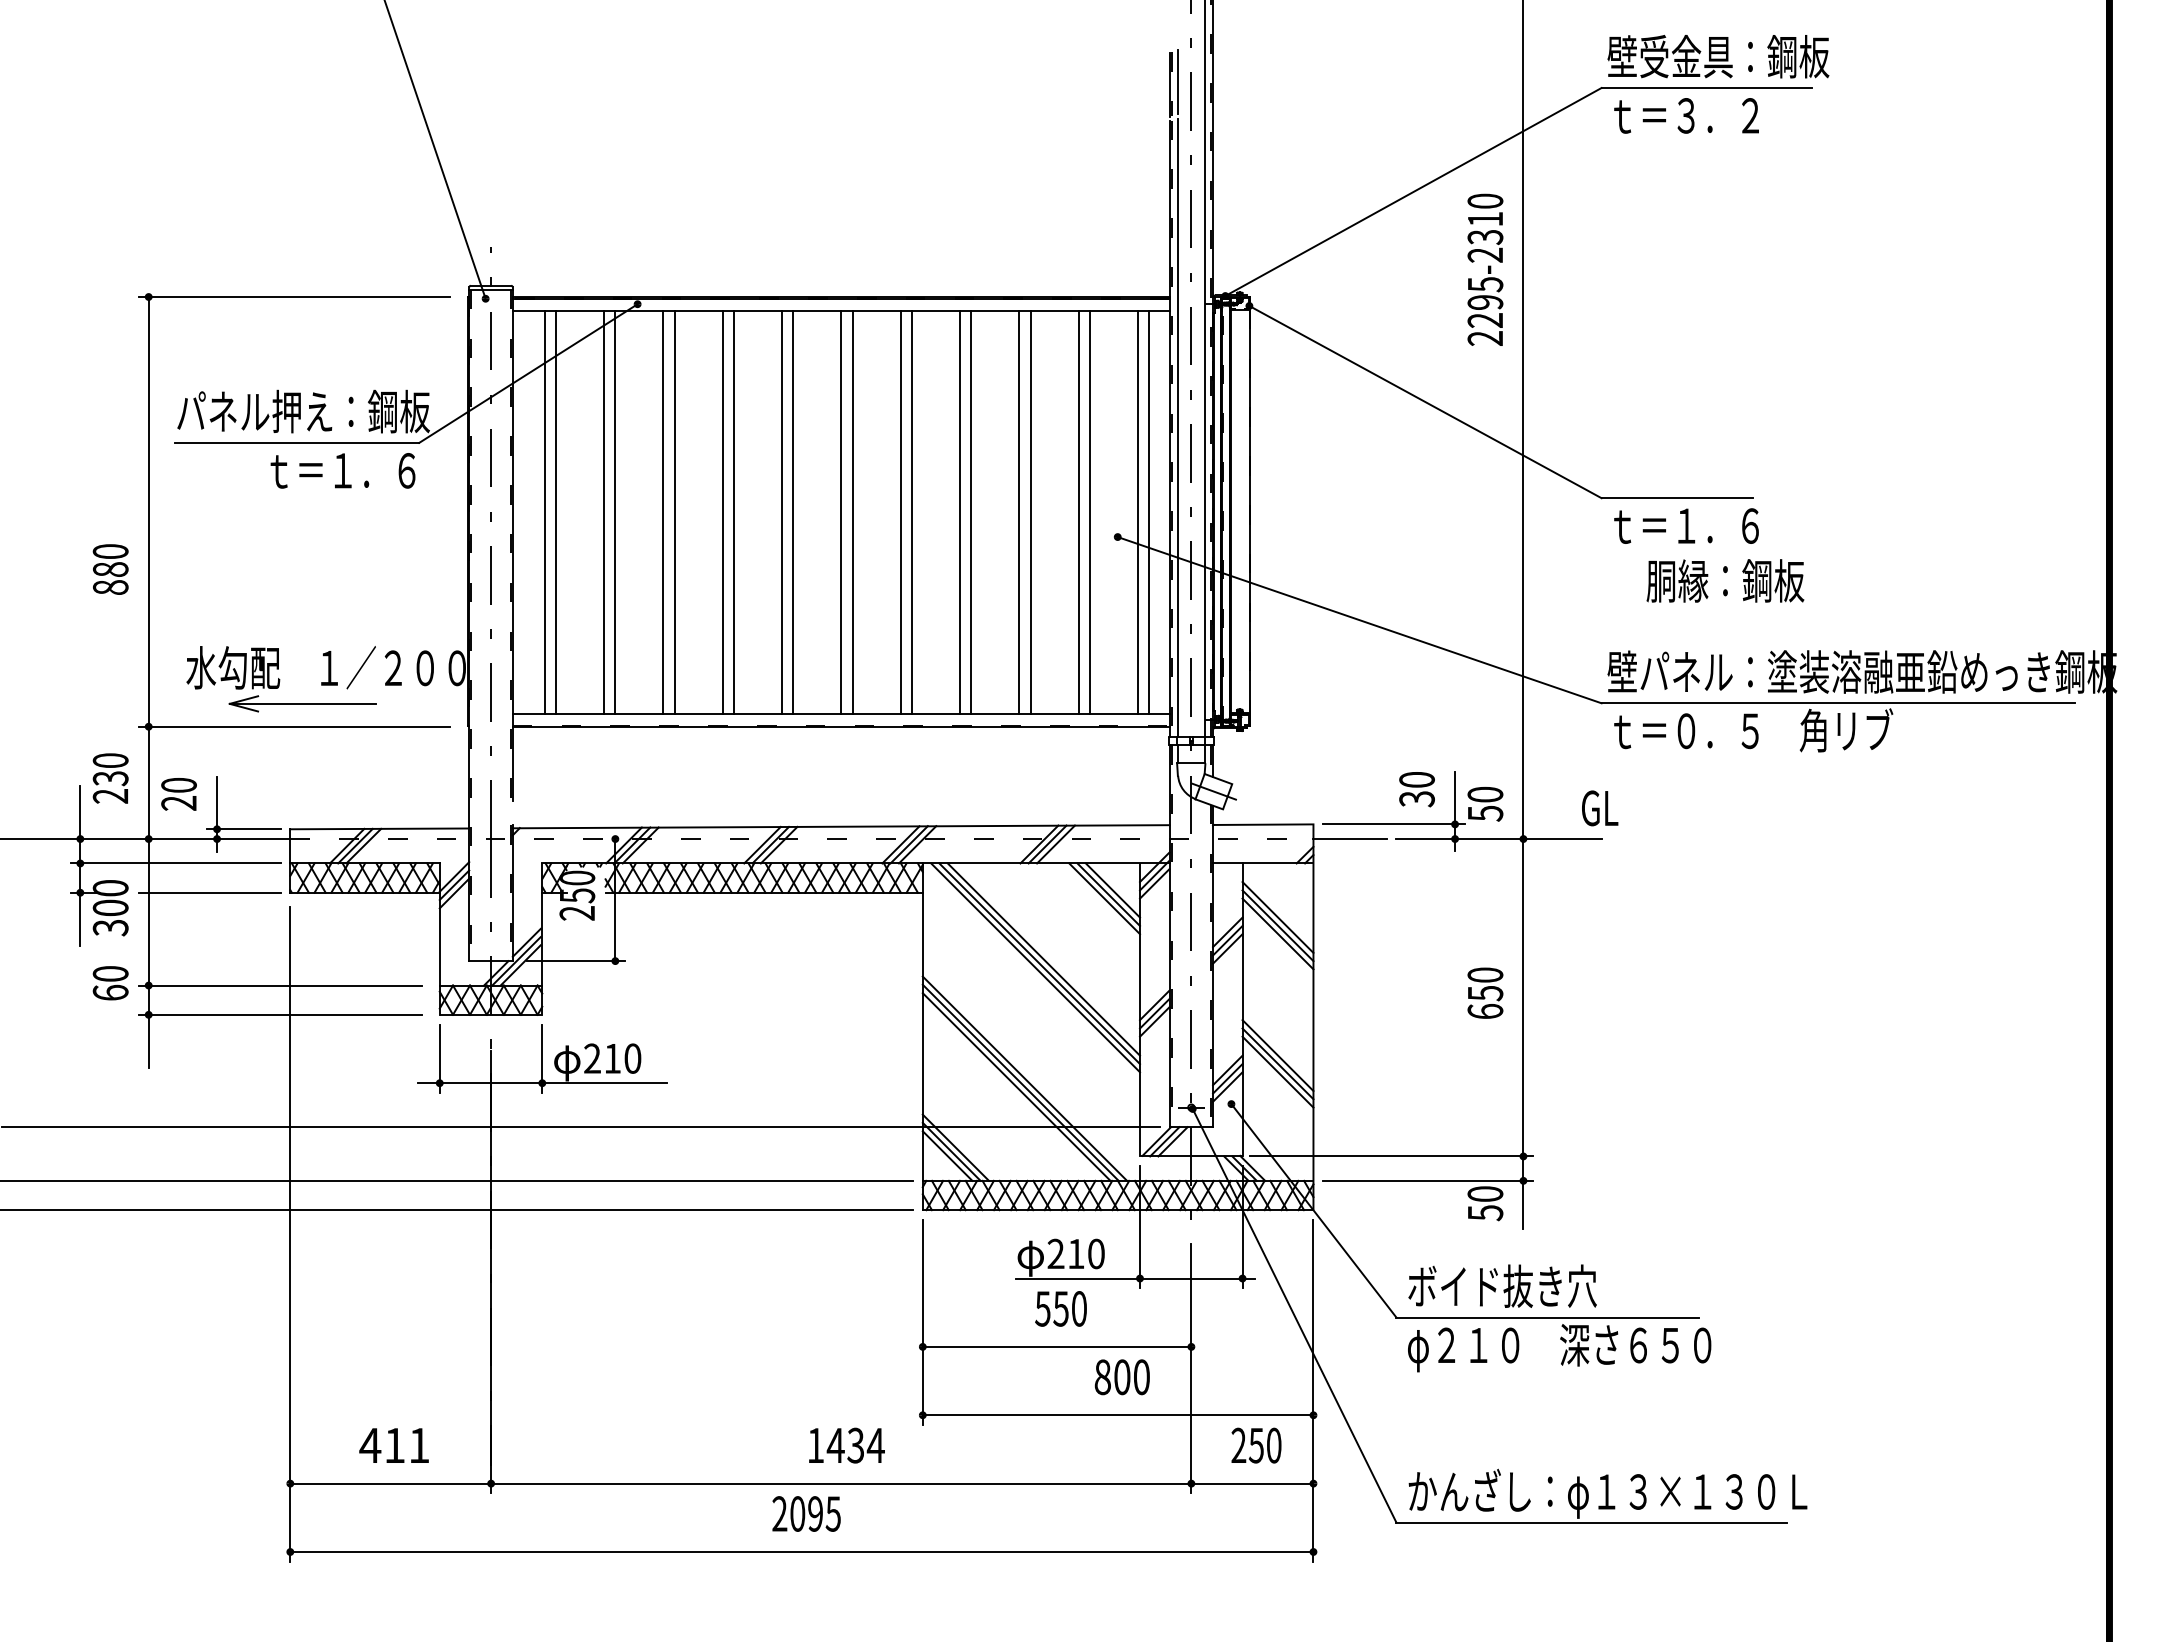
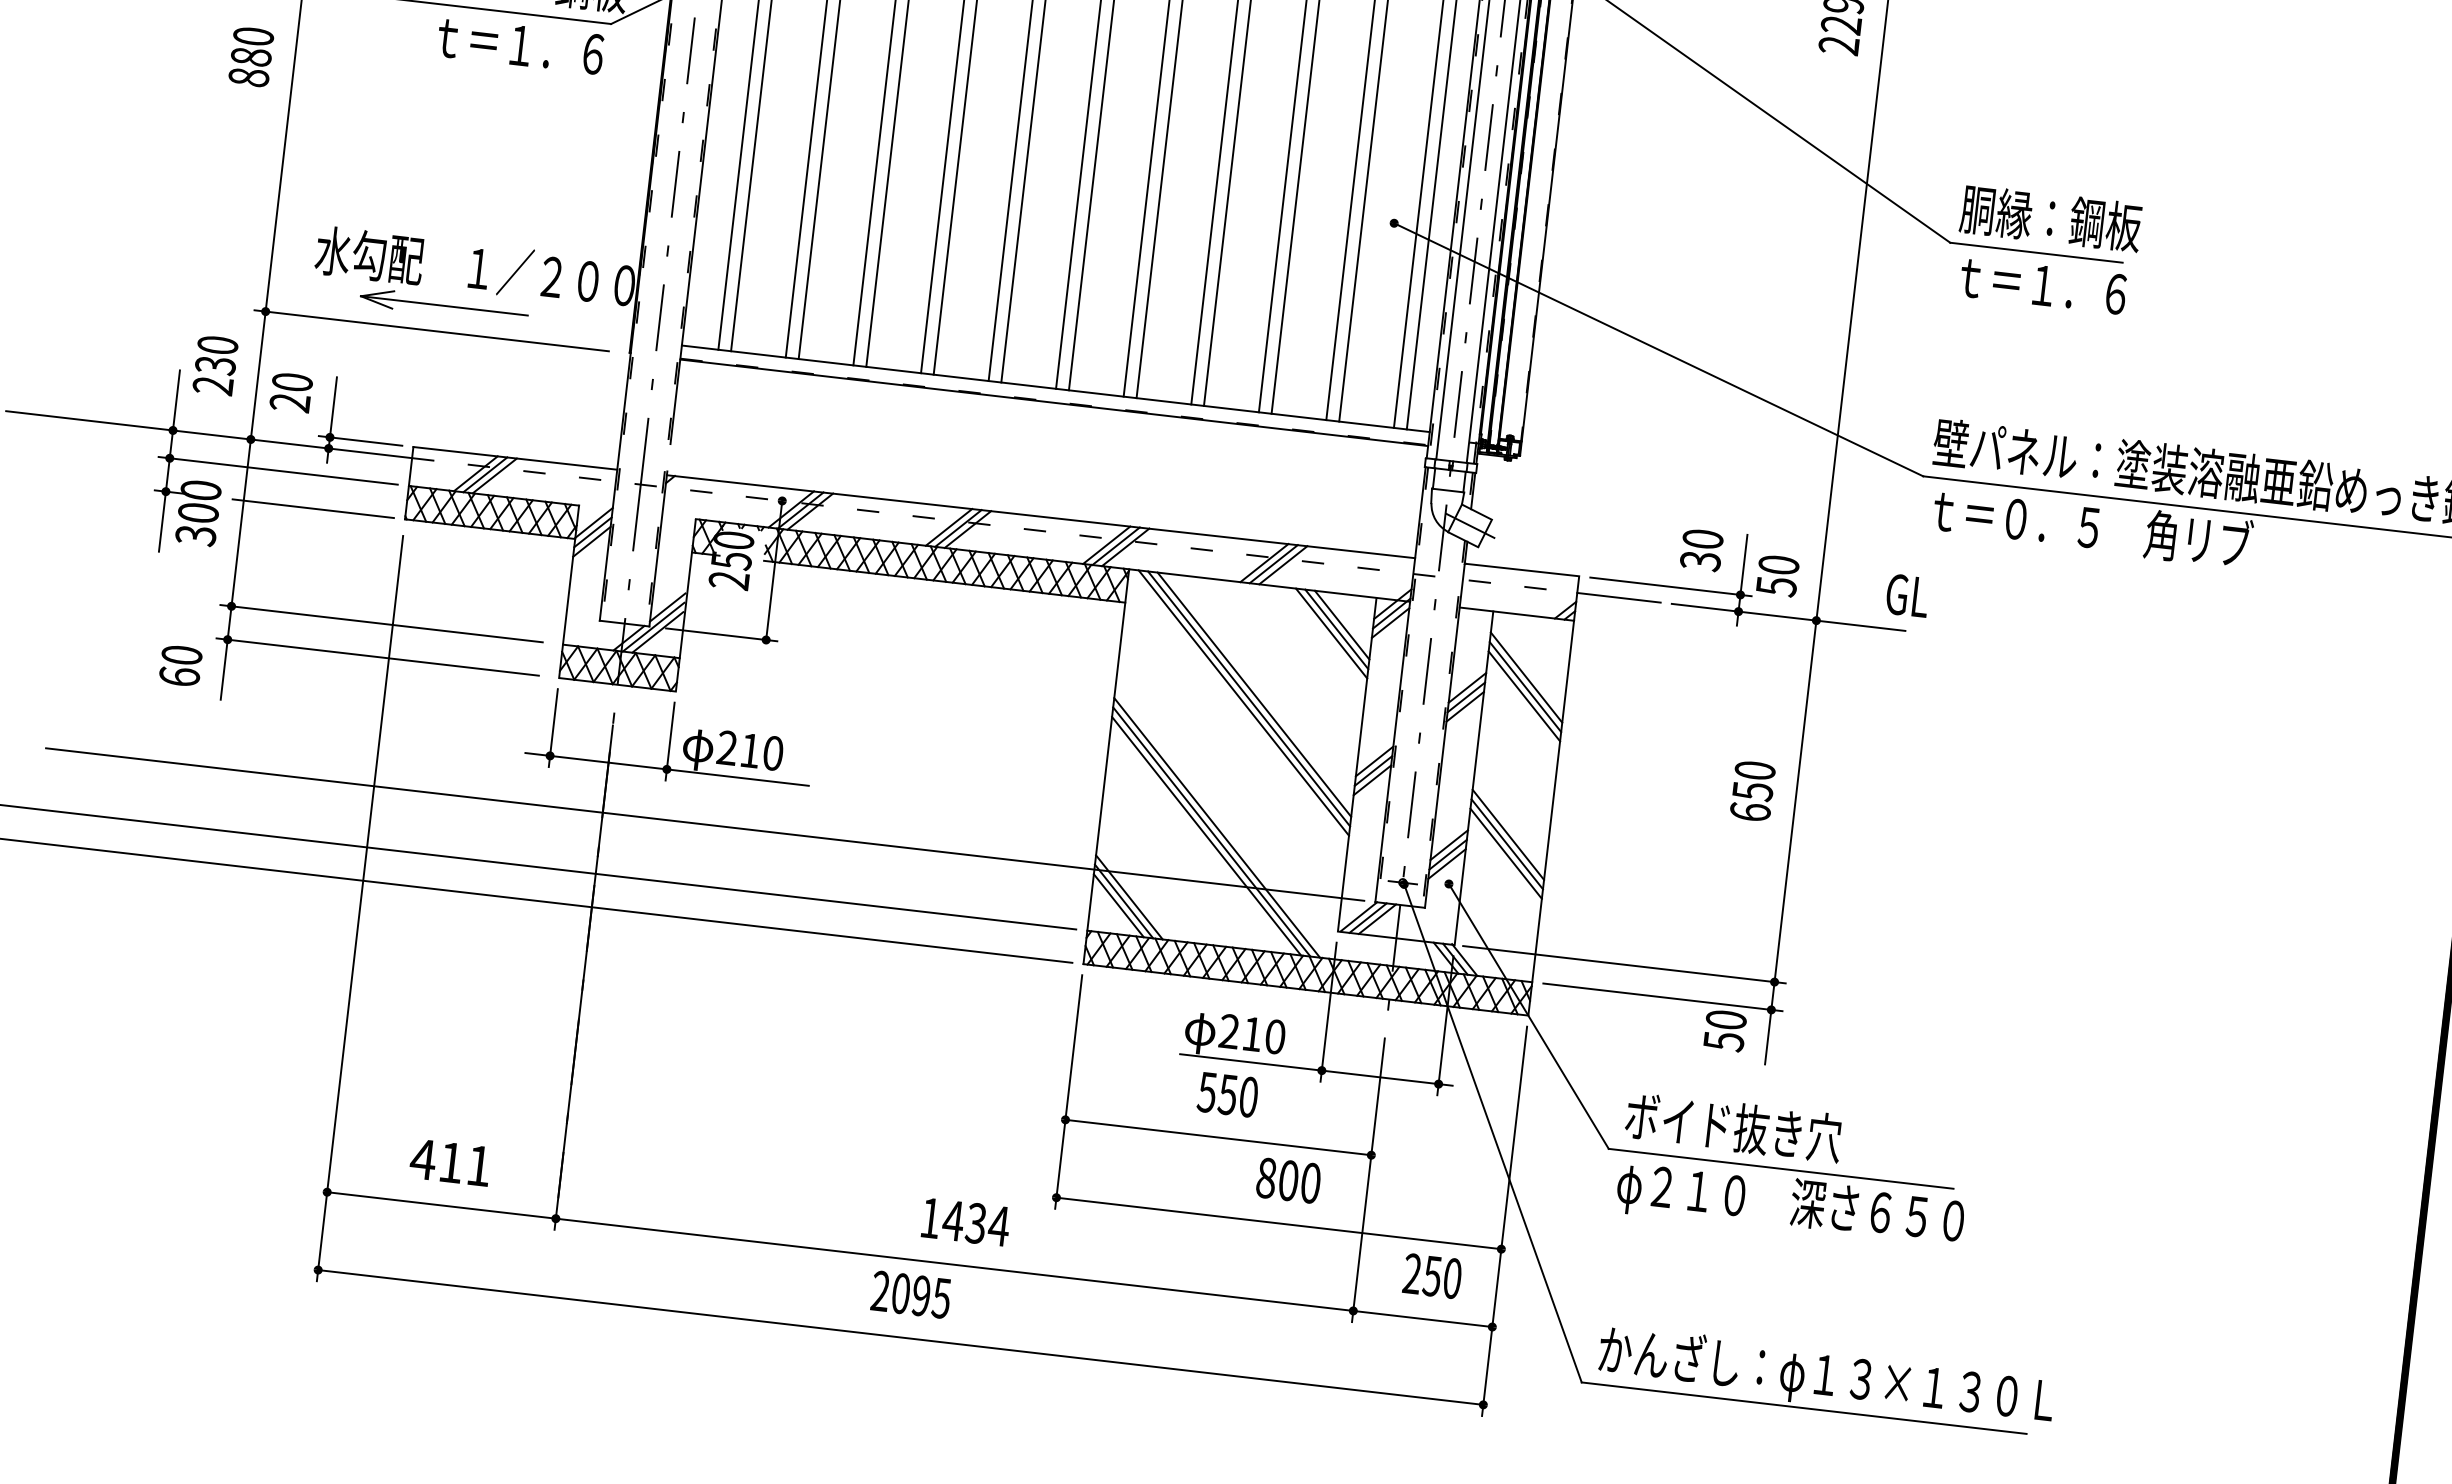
text: (110, 569) -> (251, 56), moved
text: (1725, 580) -> (2051, 217), moved
text: (110, 983) -> (180, 666), moved

